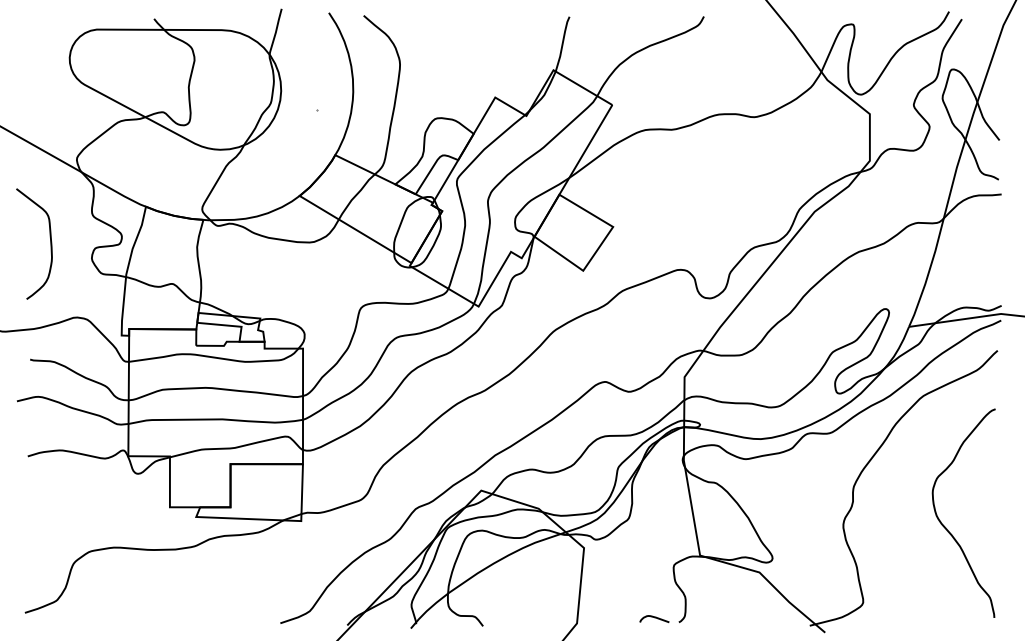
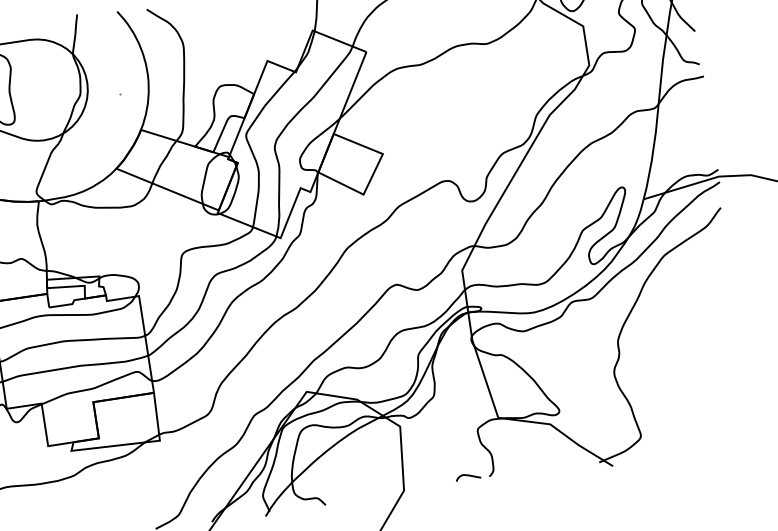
curve: (947, 528) -> (701, 363), removed

